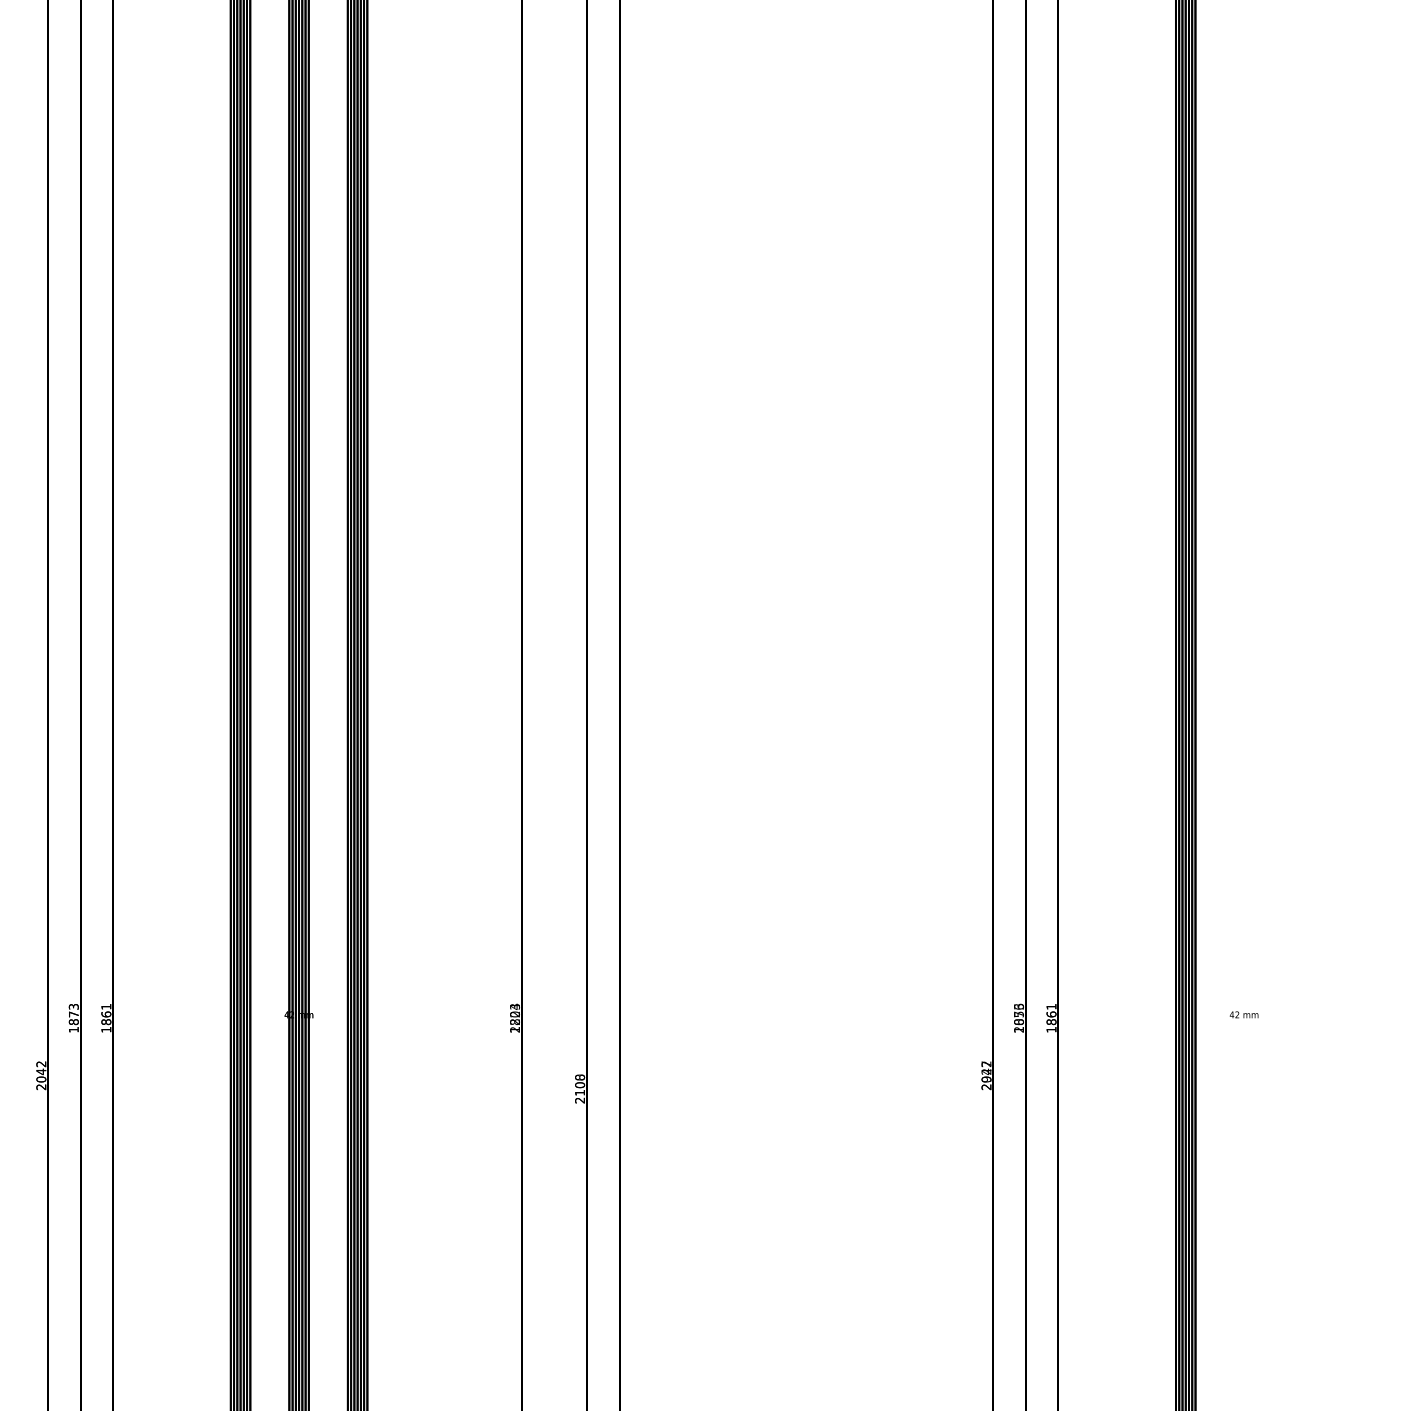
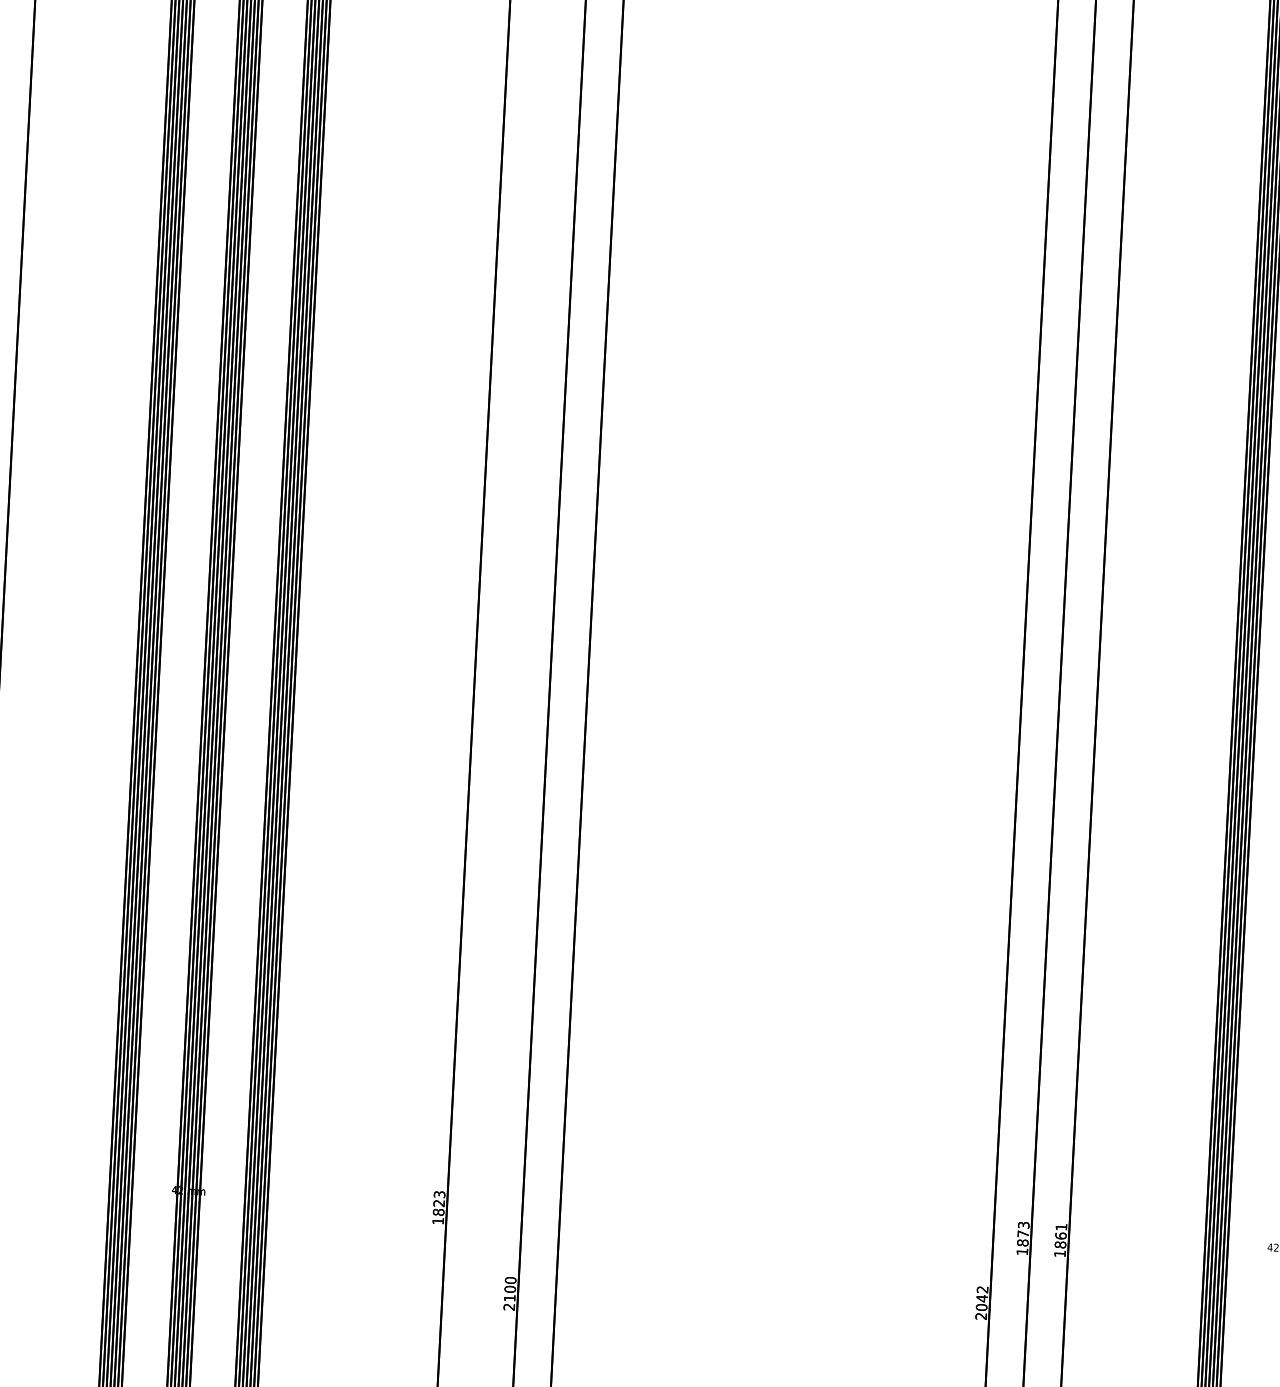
text: (514, 1017) -> (438, 1206), 2204 -> 1823
text: (1018, 1017) -> (1022, 1237), 2056 -> 1873
text: (986, 1071) -> (982, 1298), 2927 -> 2042
text: (579, 1077) -> (510, 1280), 2108 -> 2100

